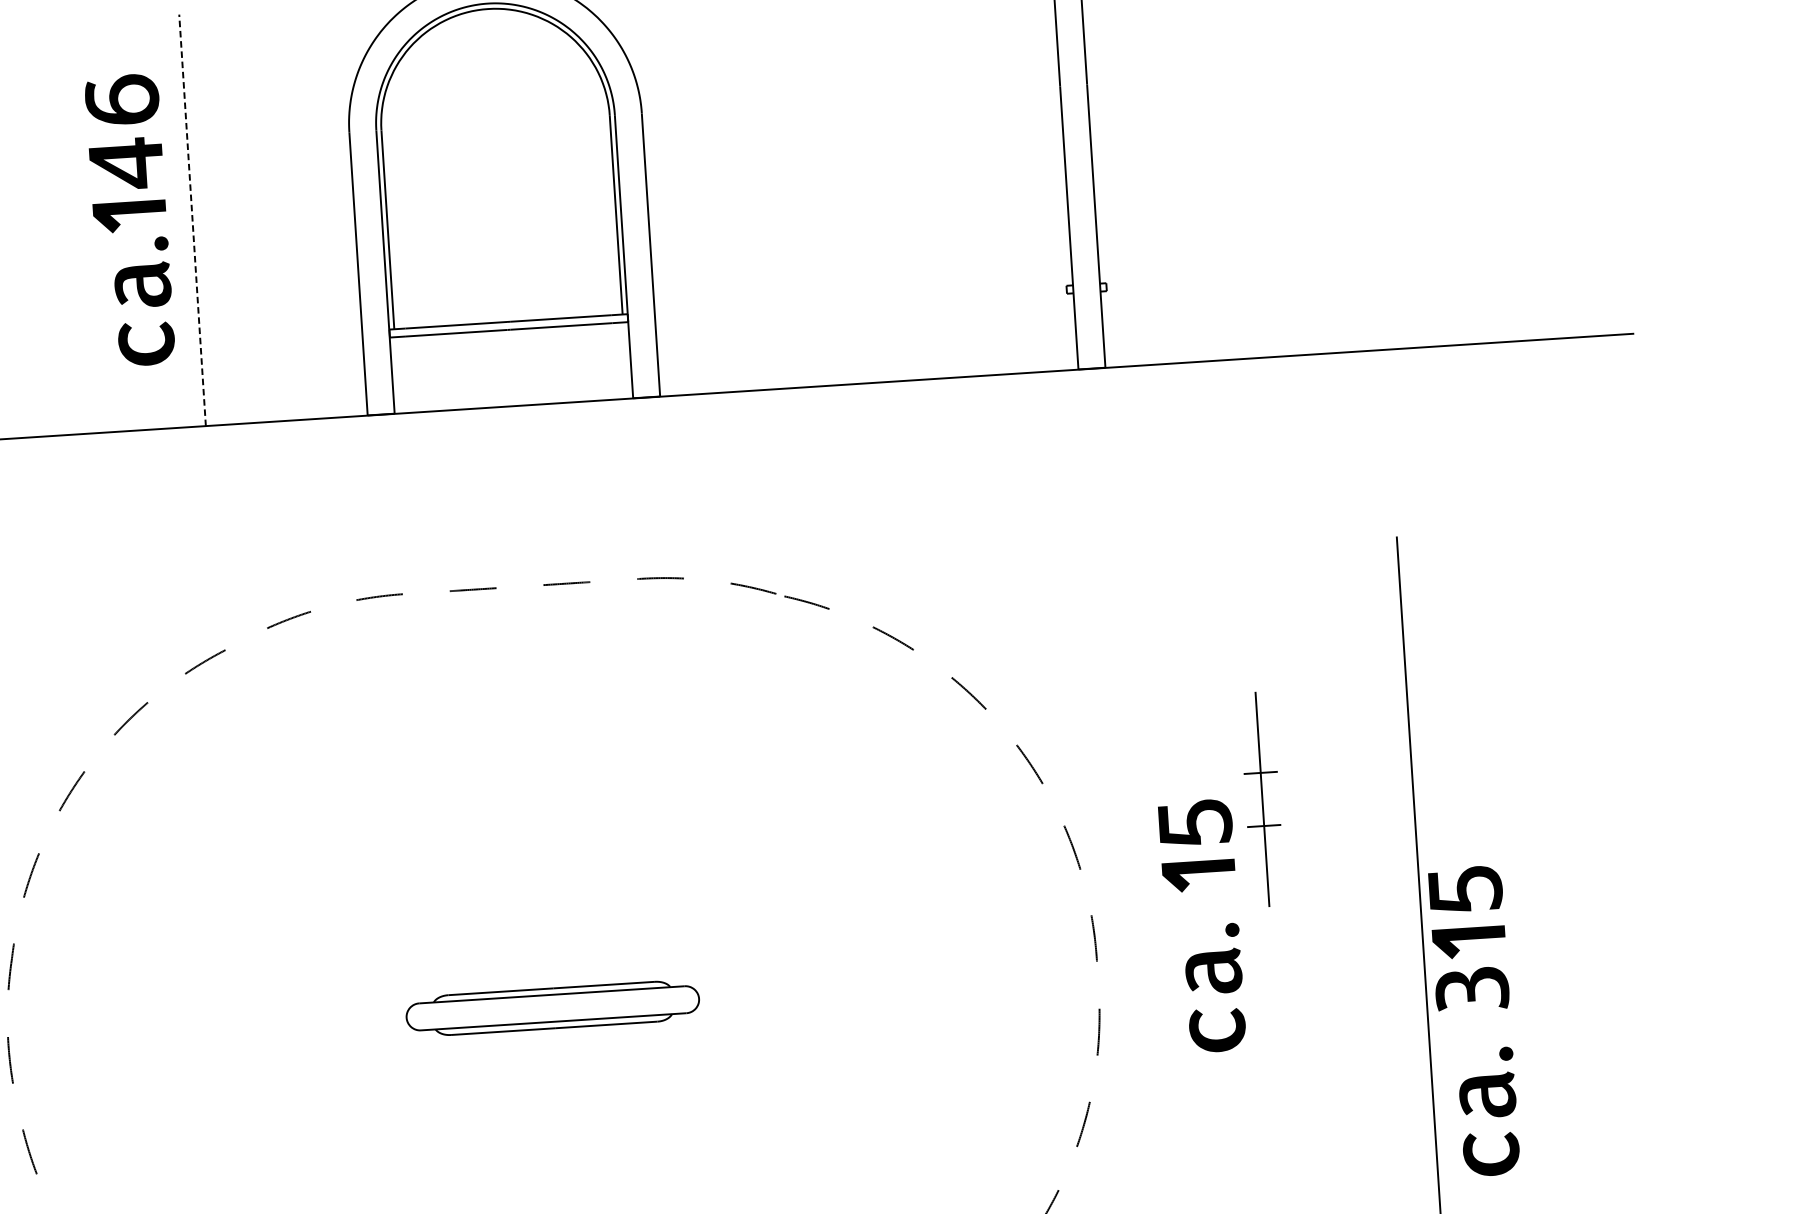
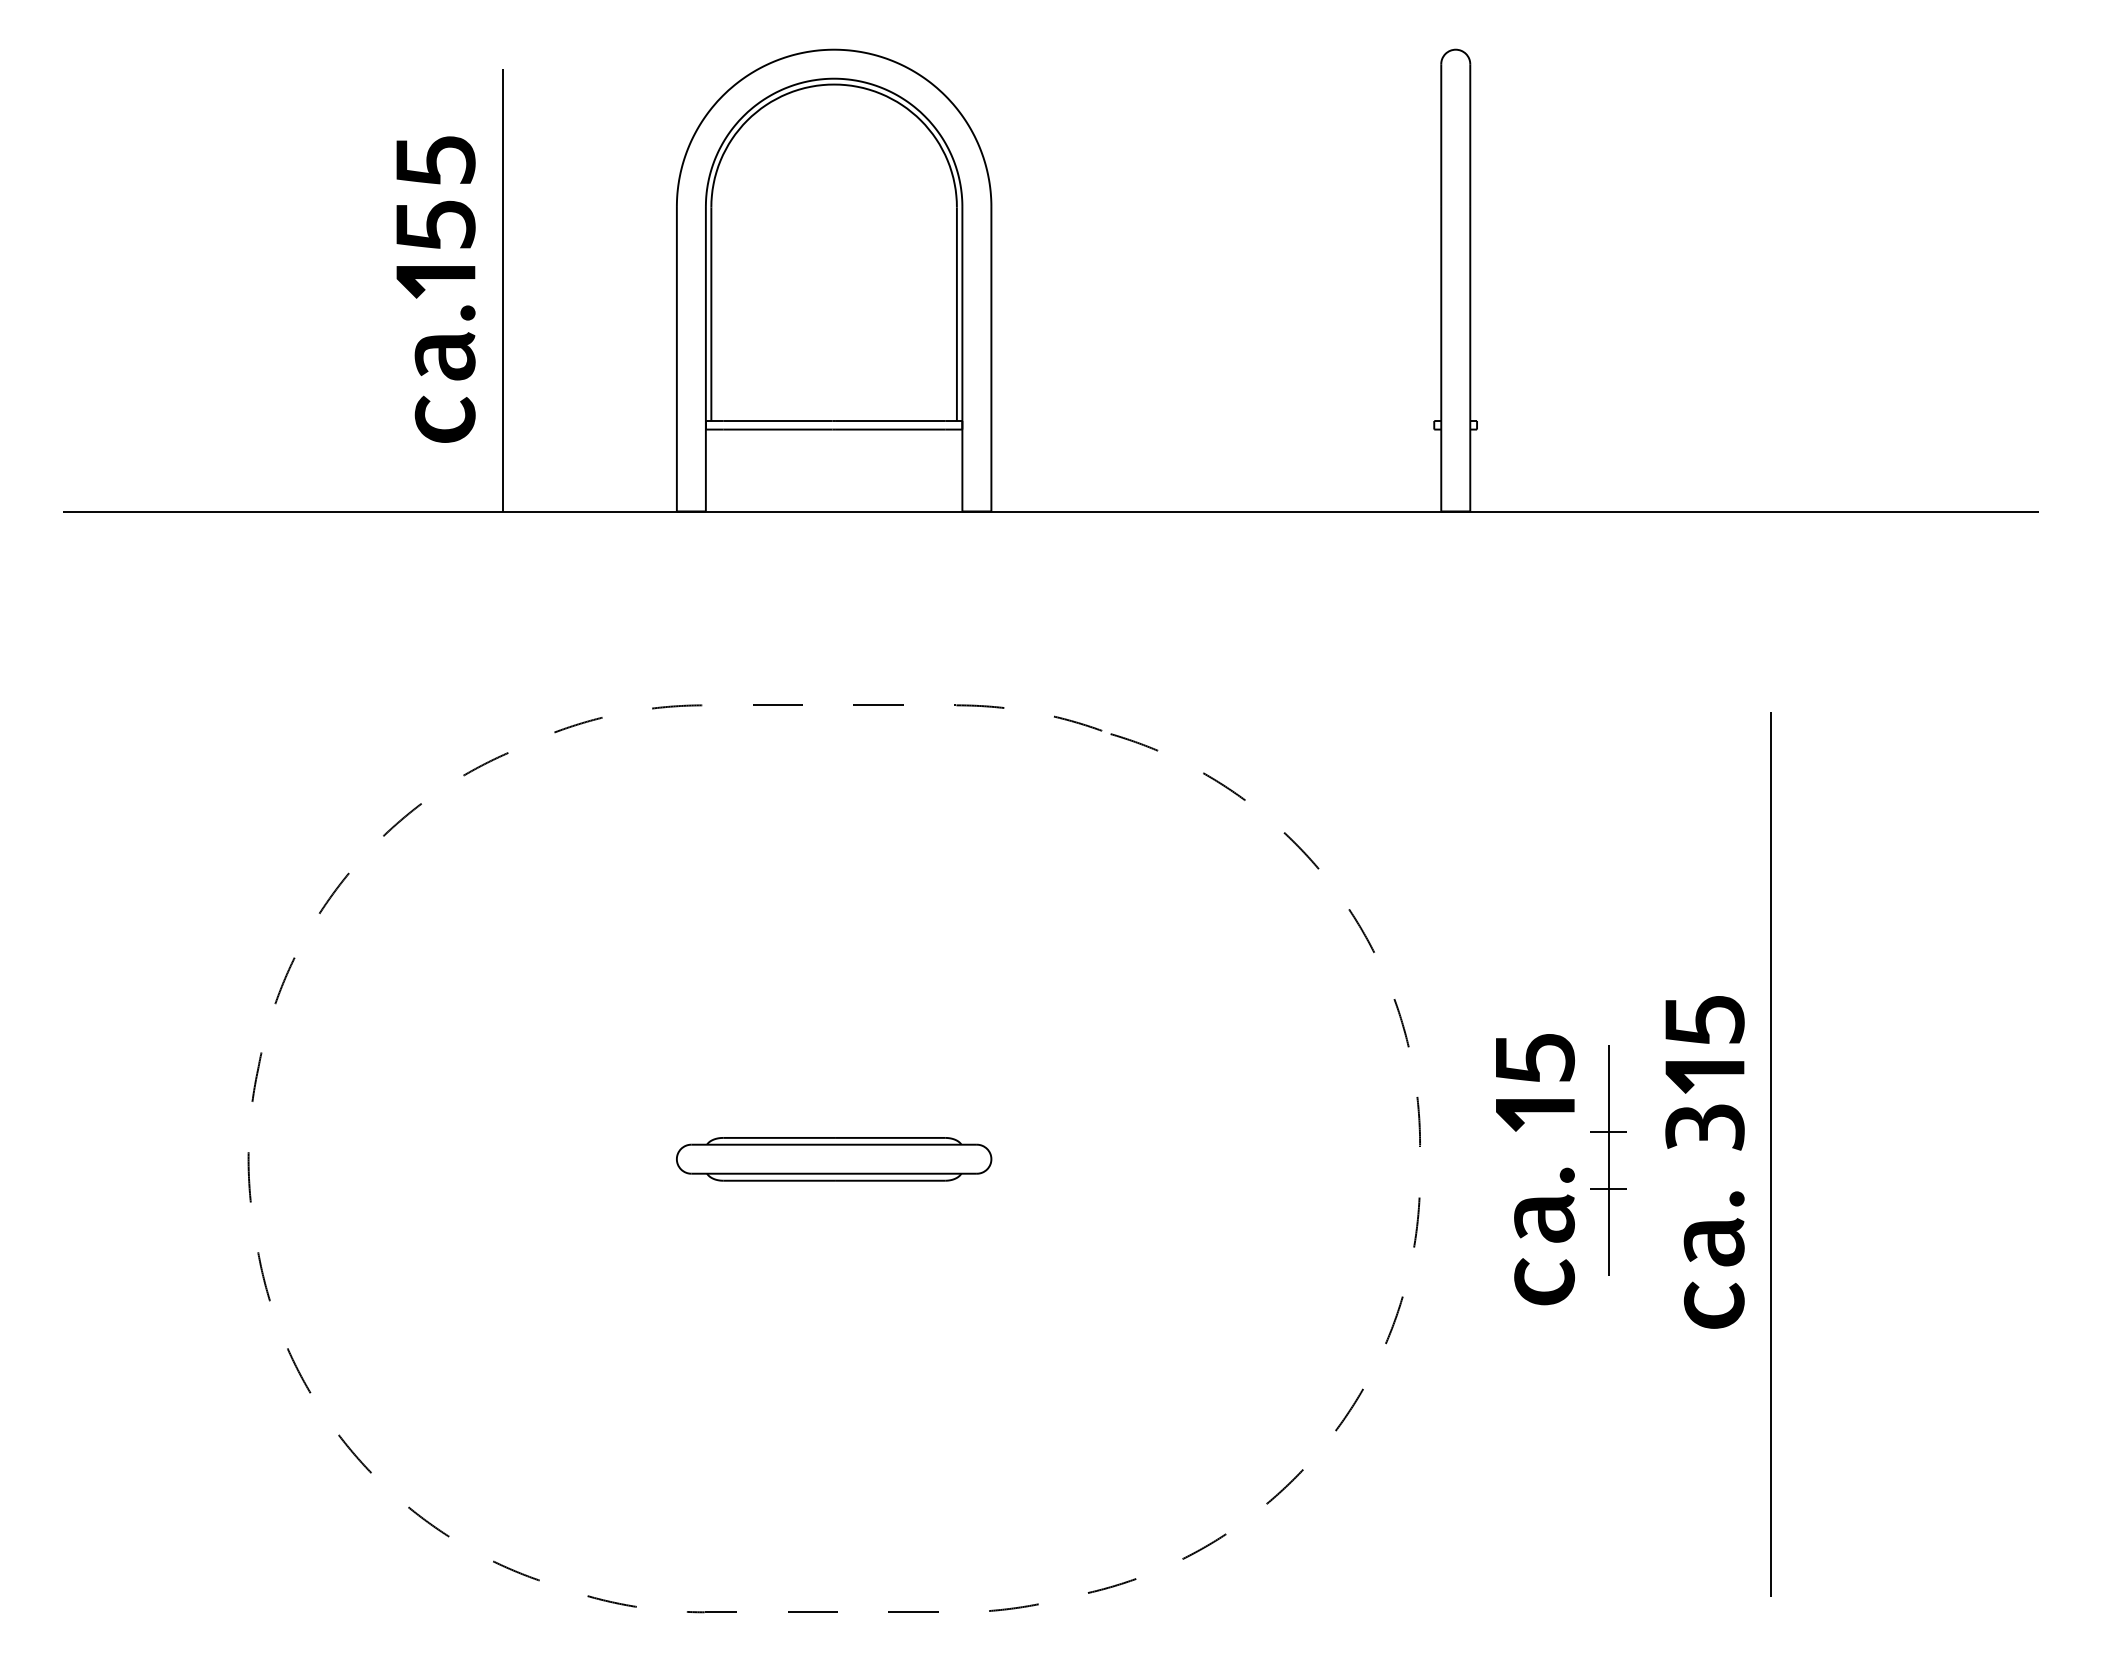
text: (123, 131) -> (435, 190), ca.146 -> ca.155
line: (192, 219) -> (502, 289), dashed -> solid
part: (1262, 799) -> (1608, 1160), moved
text: (1202, 926) -> (1535, 1169), moved
text: (1473, 1021) -> (1704, 1162), moved

